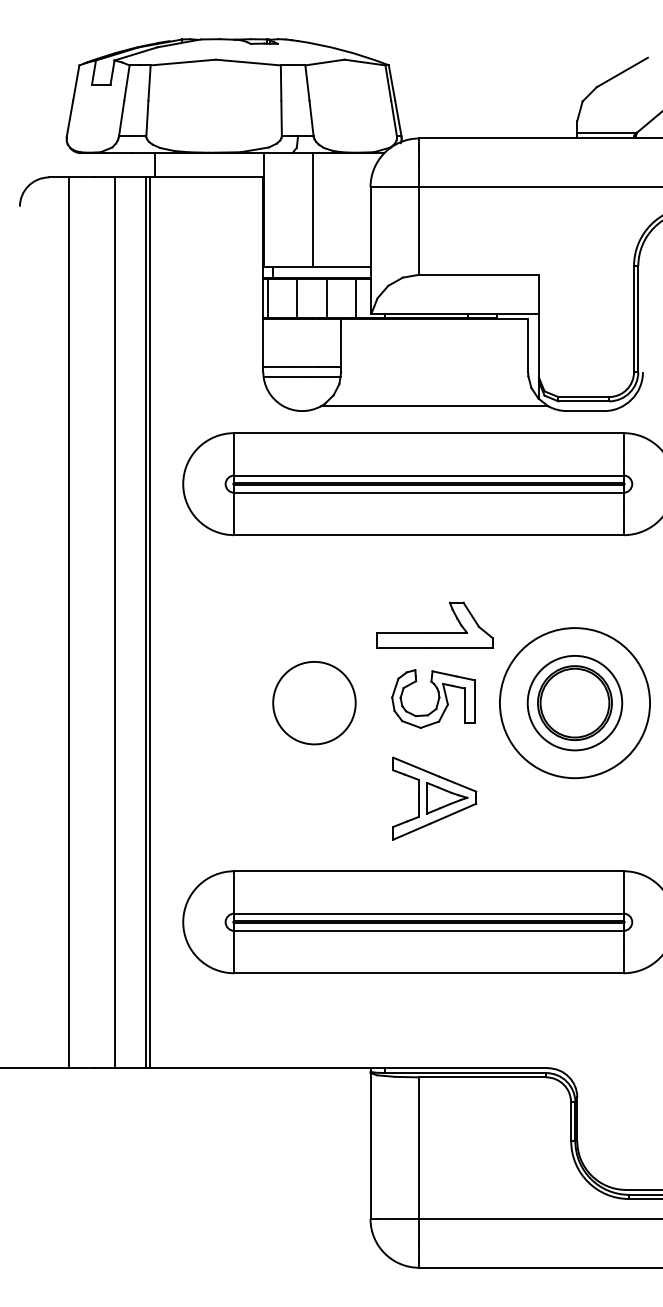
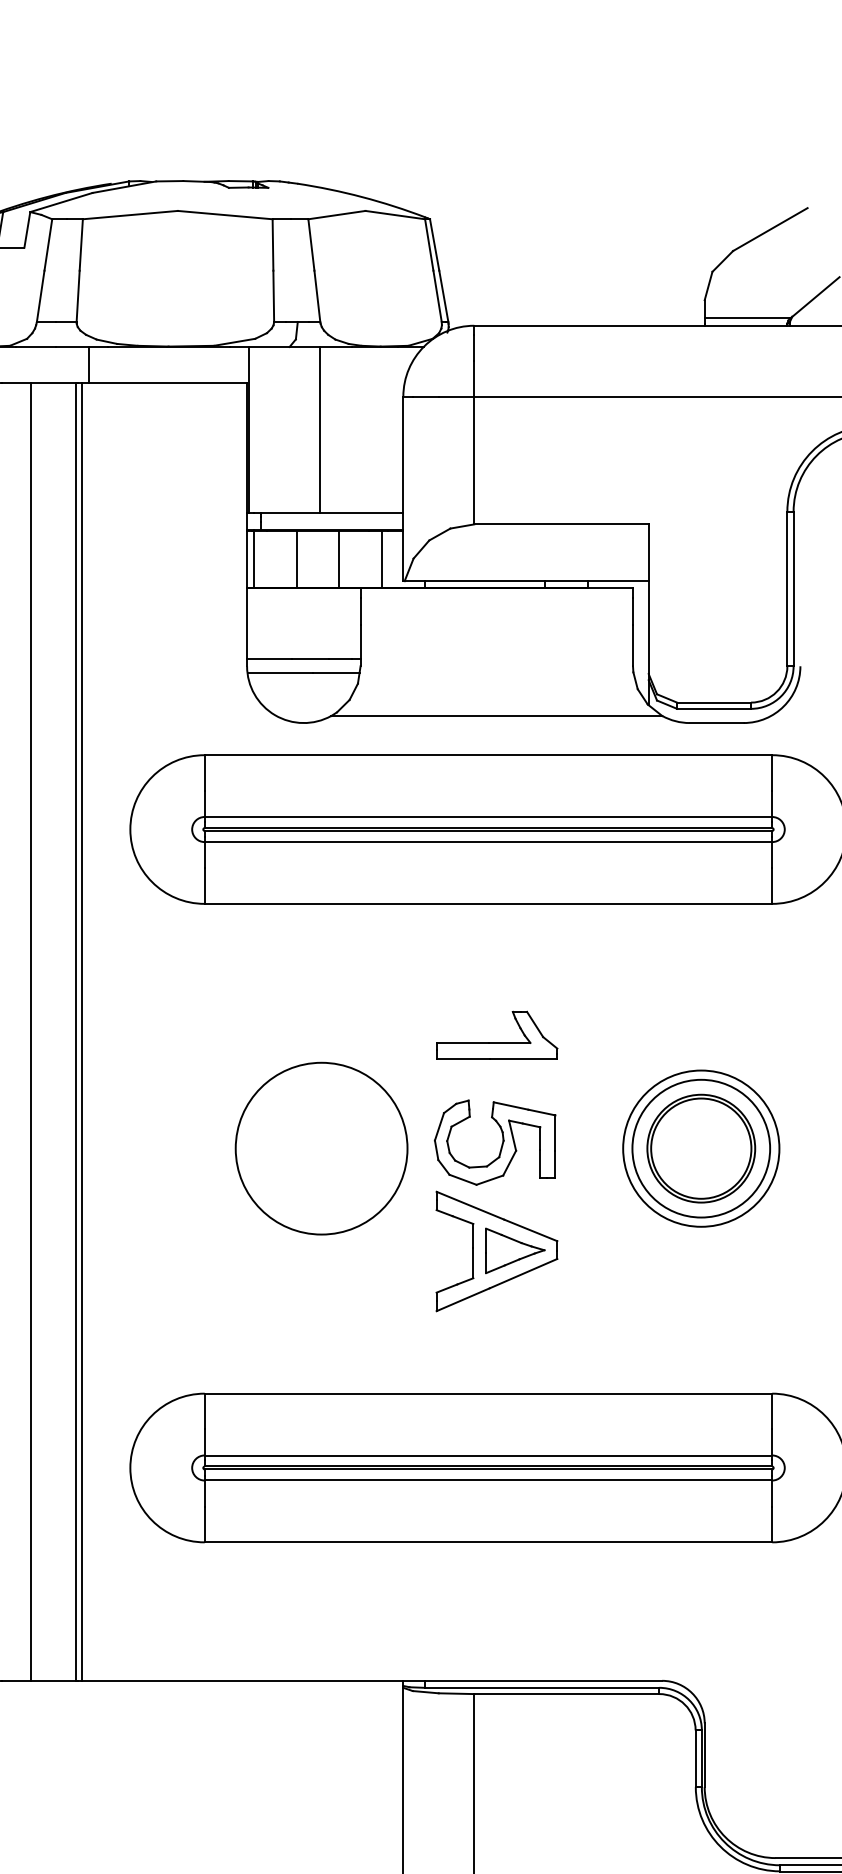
part: (434, 625) -> (496, 1035), size x0.71
circle: (574, 702) -> (700, 1147), size x0.71
circle: (314, 703) -> (321, 1149), size x1.43
part: (434, 798) -> (496, 1251), moved

